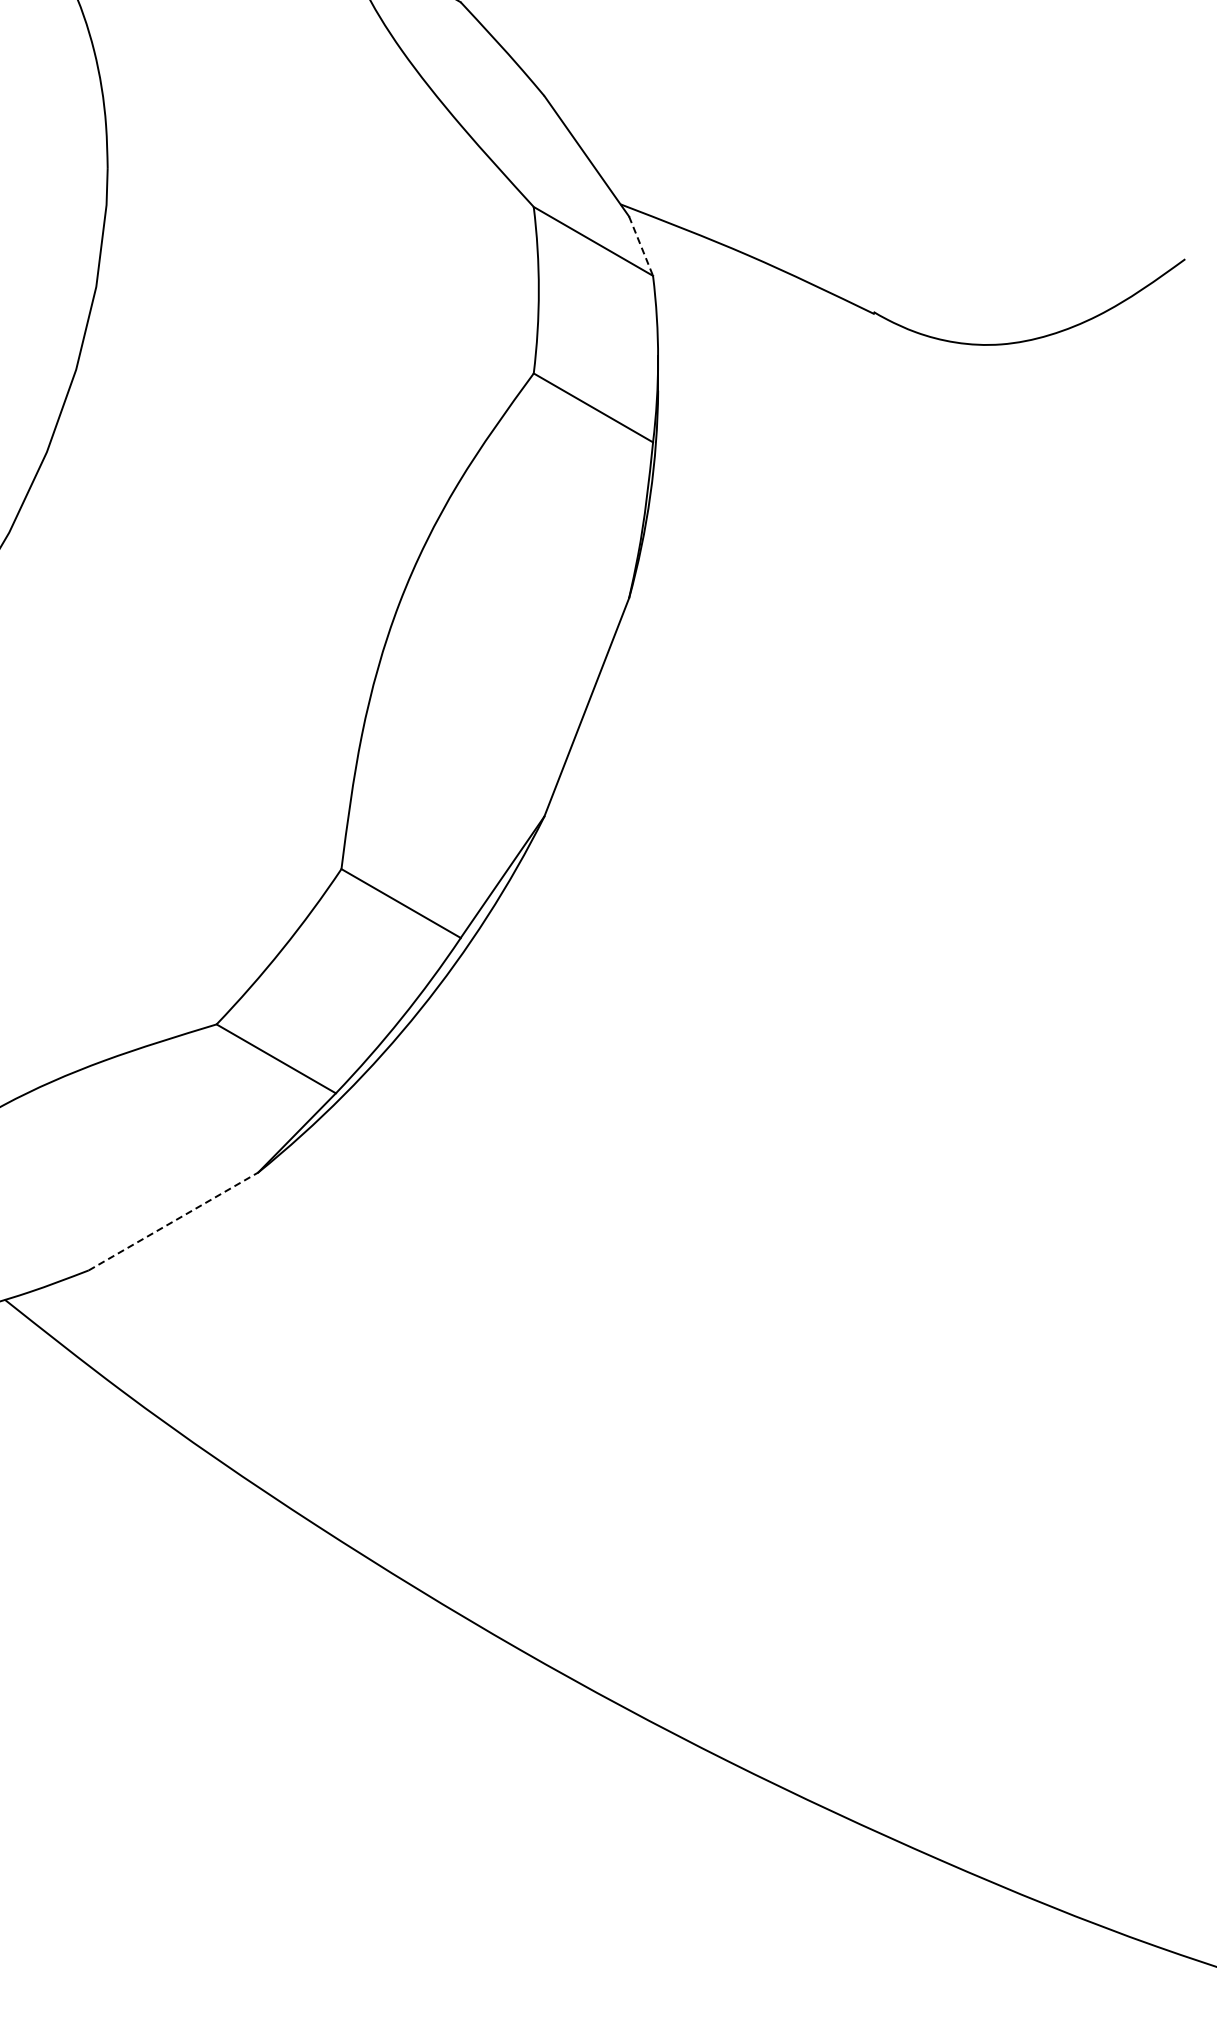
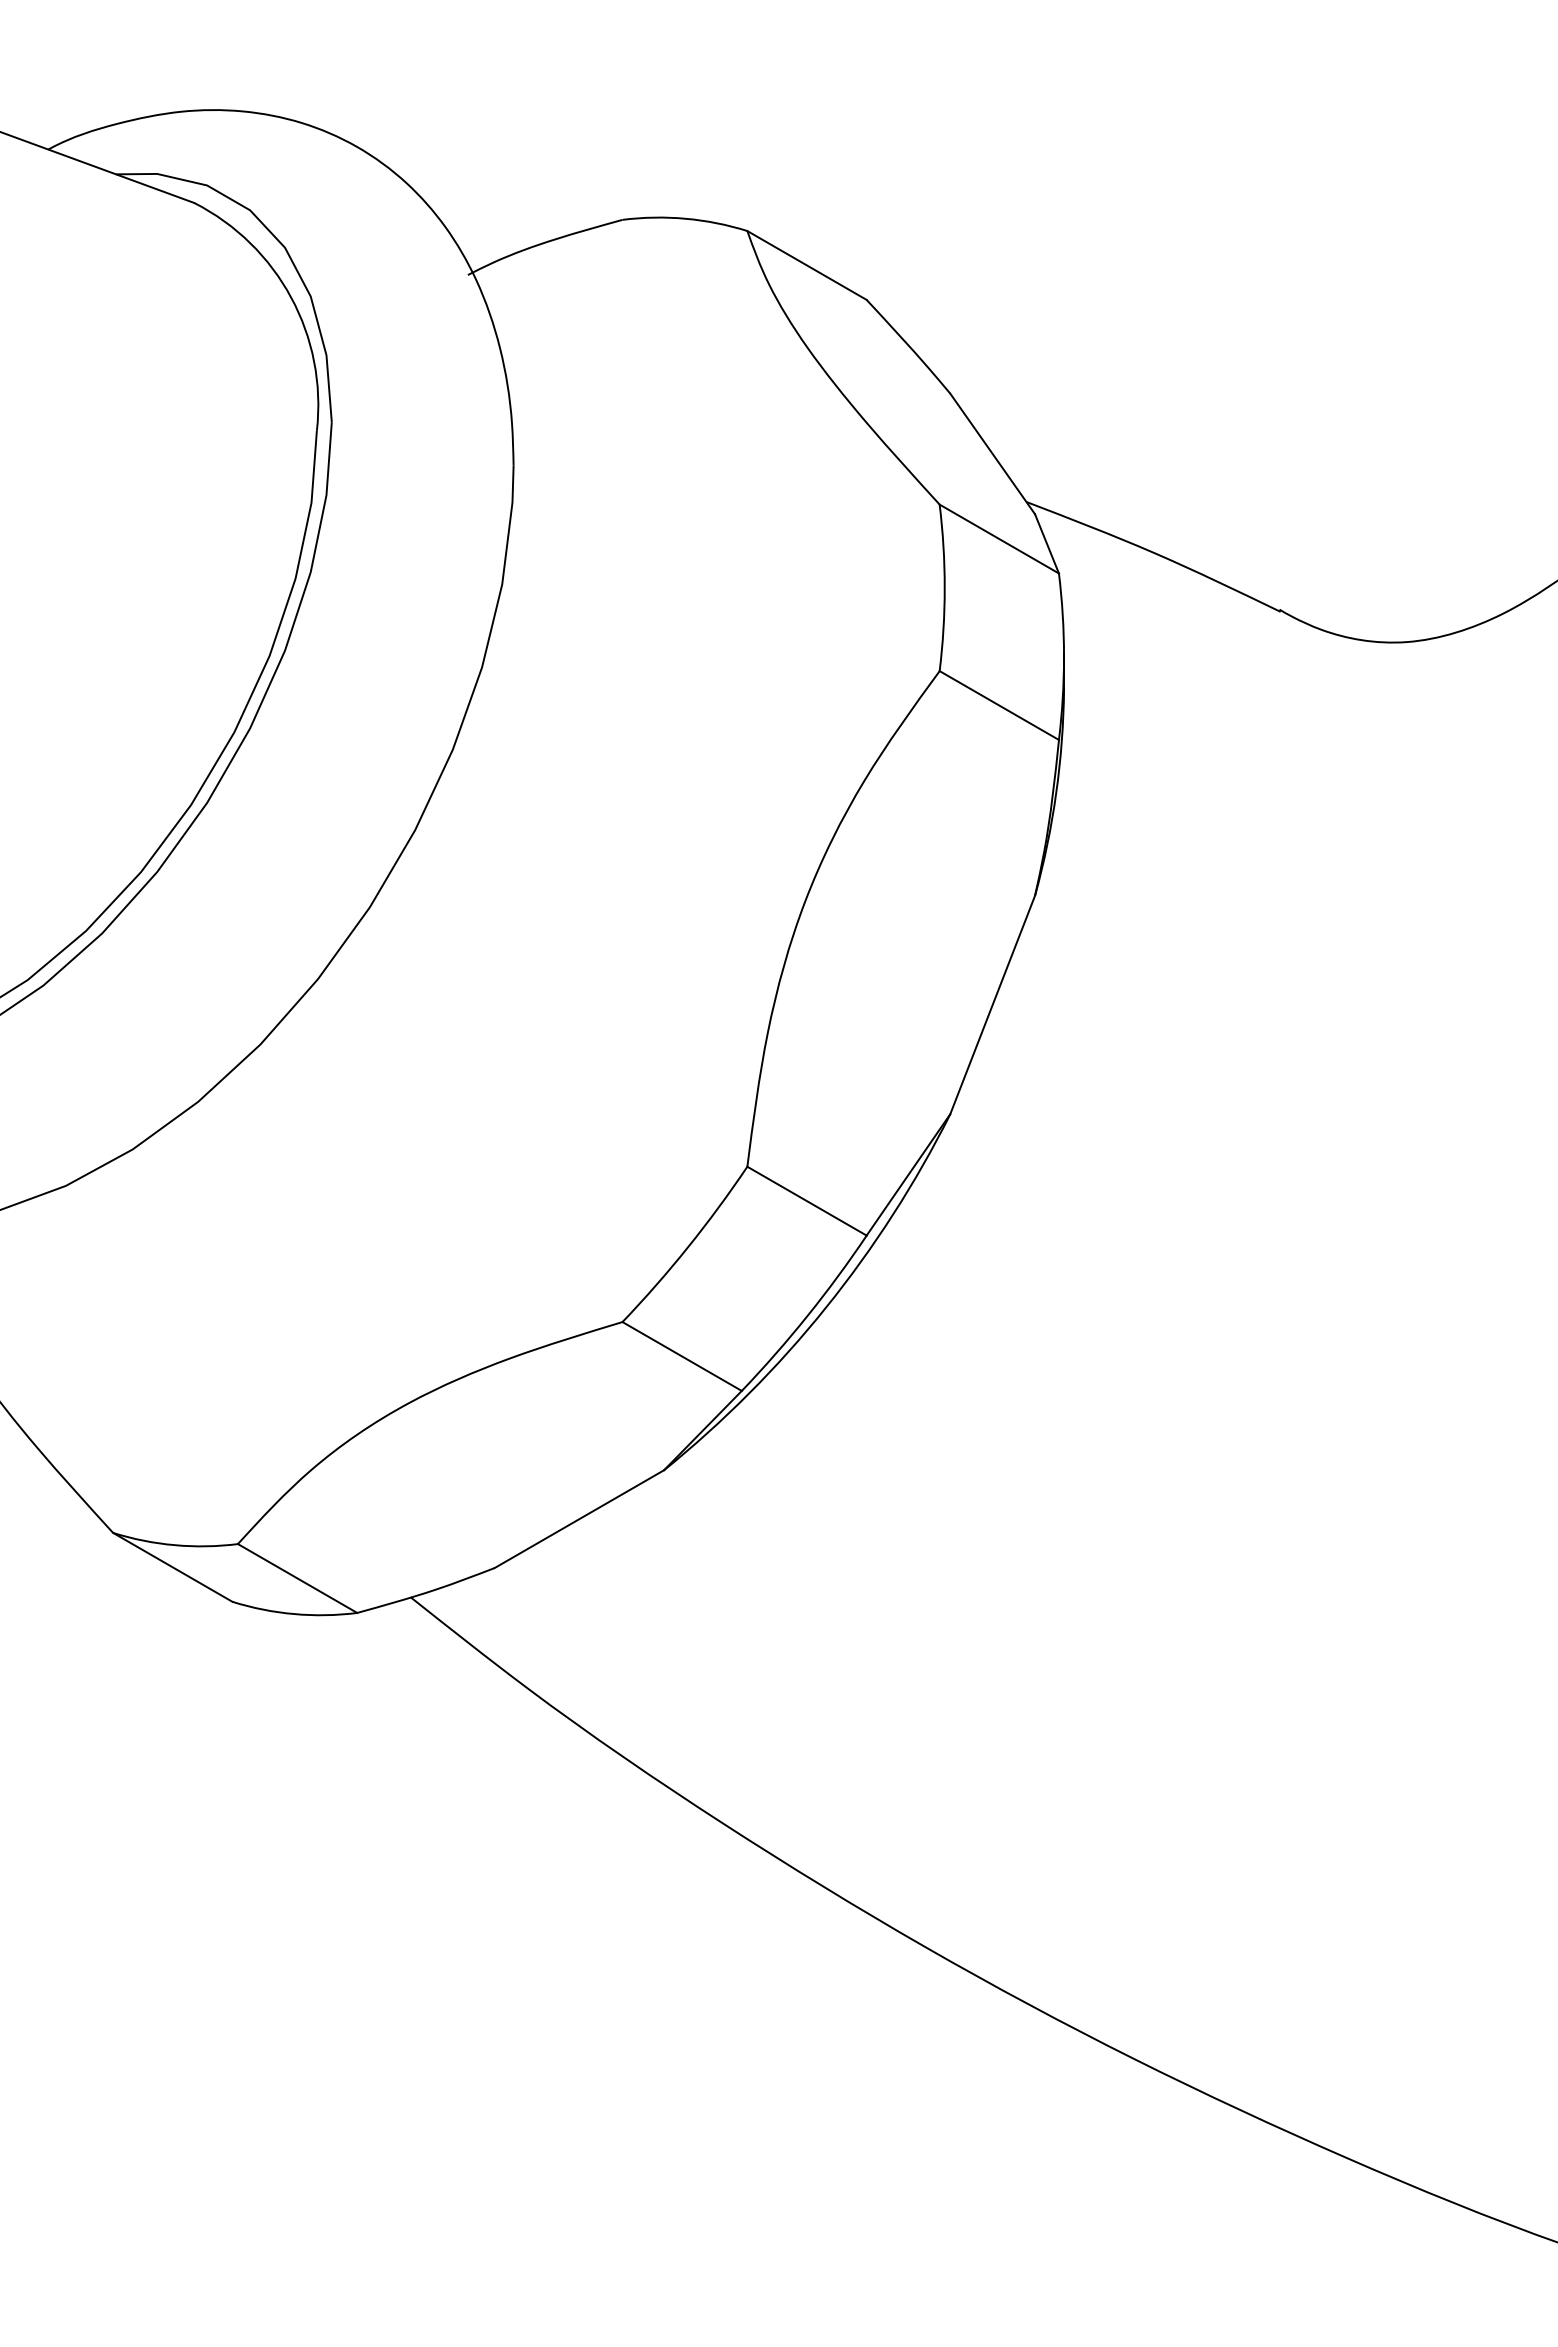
line: (640, 245) -> (1046, 543), dashed -> solid
line: (173, 1221) -> (579, 1519), dashed -> solid

